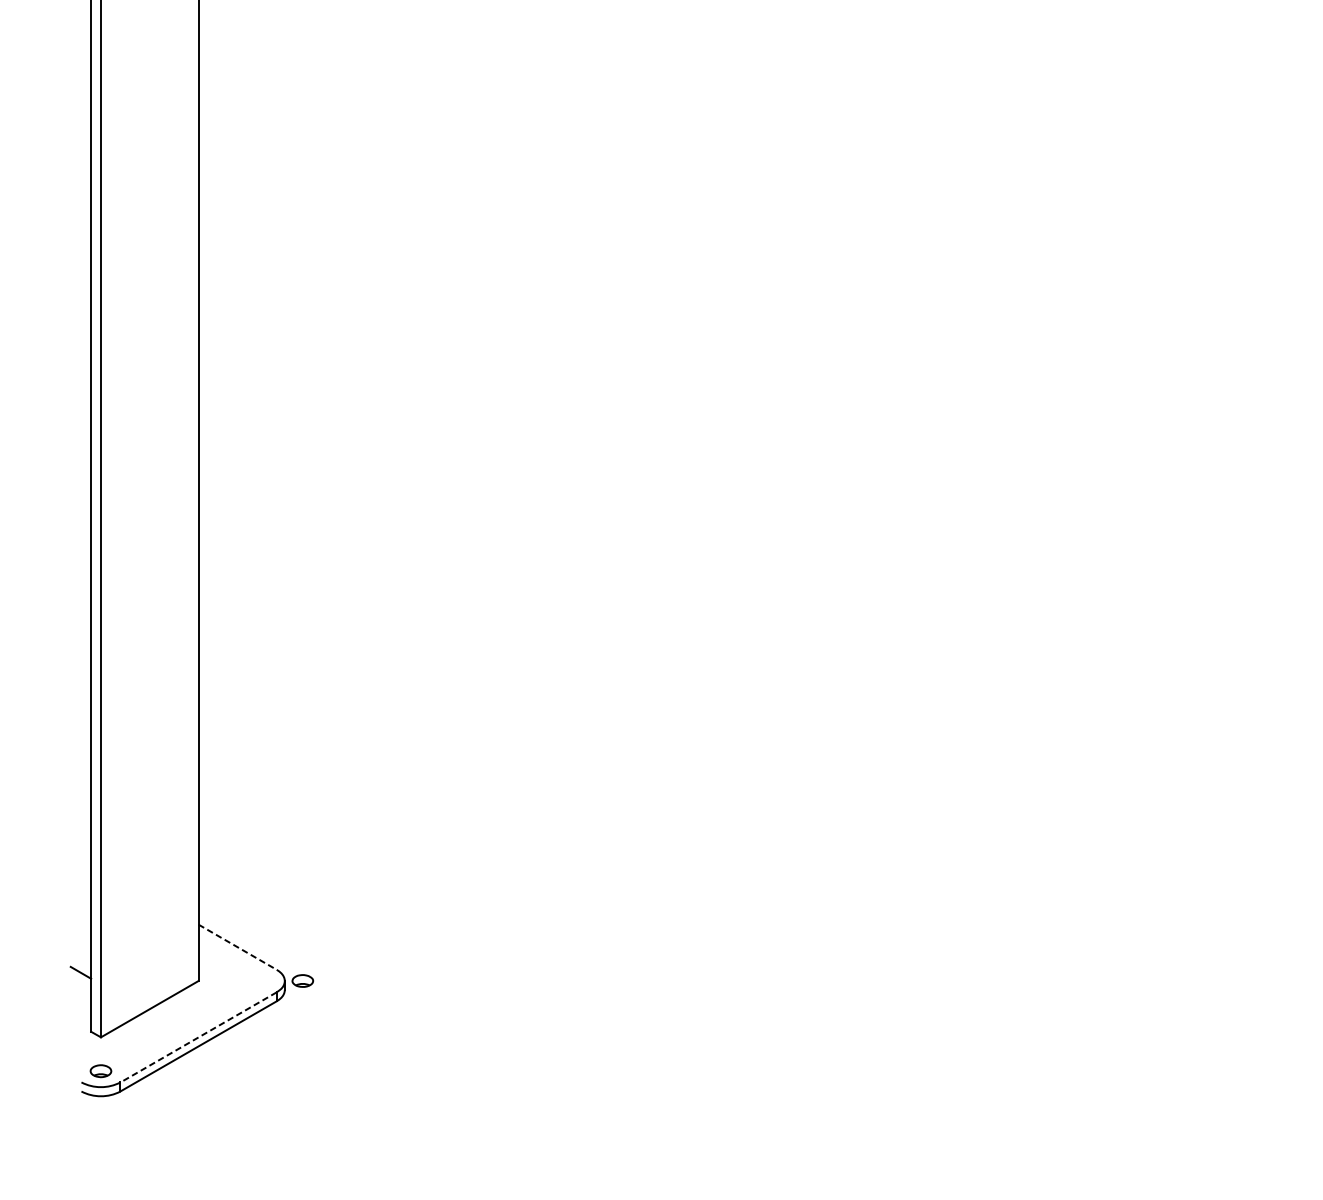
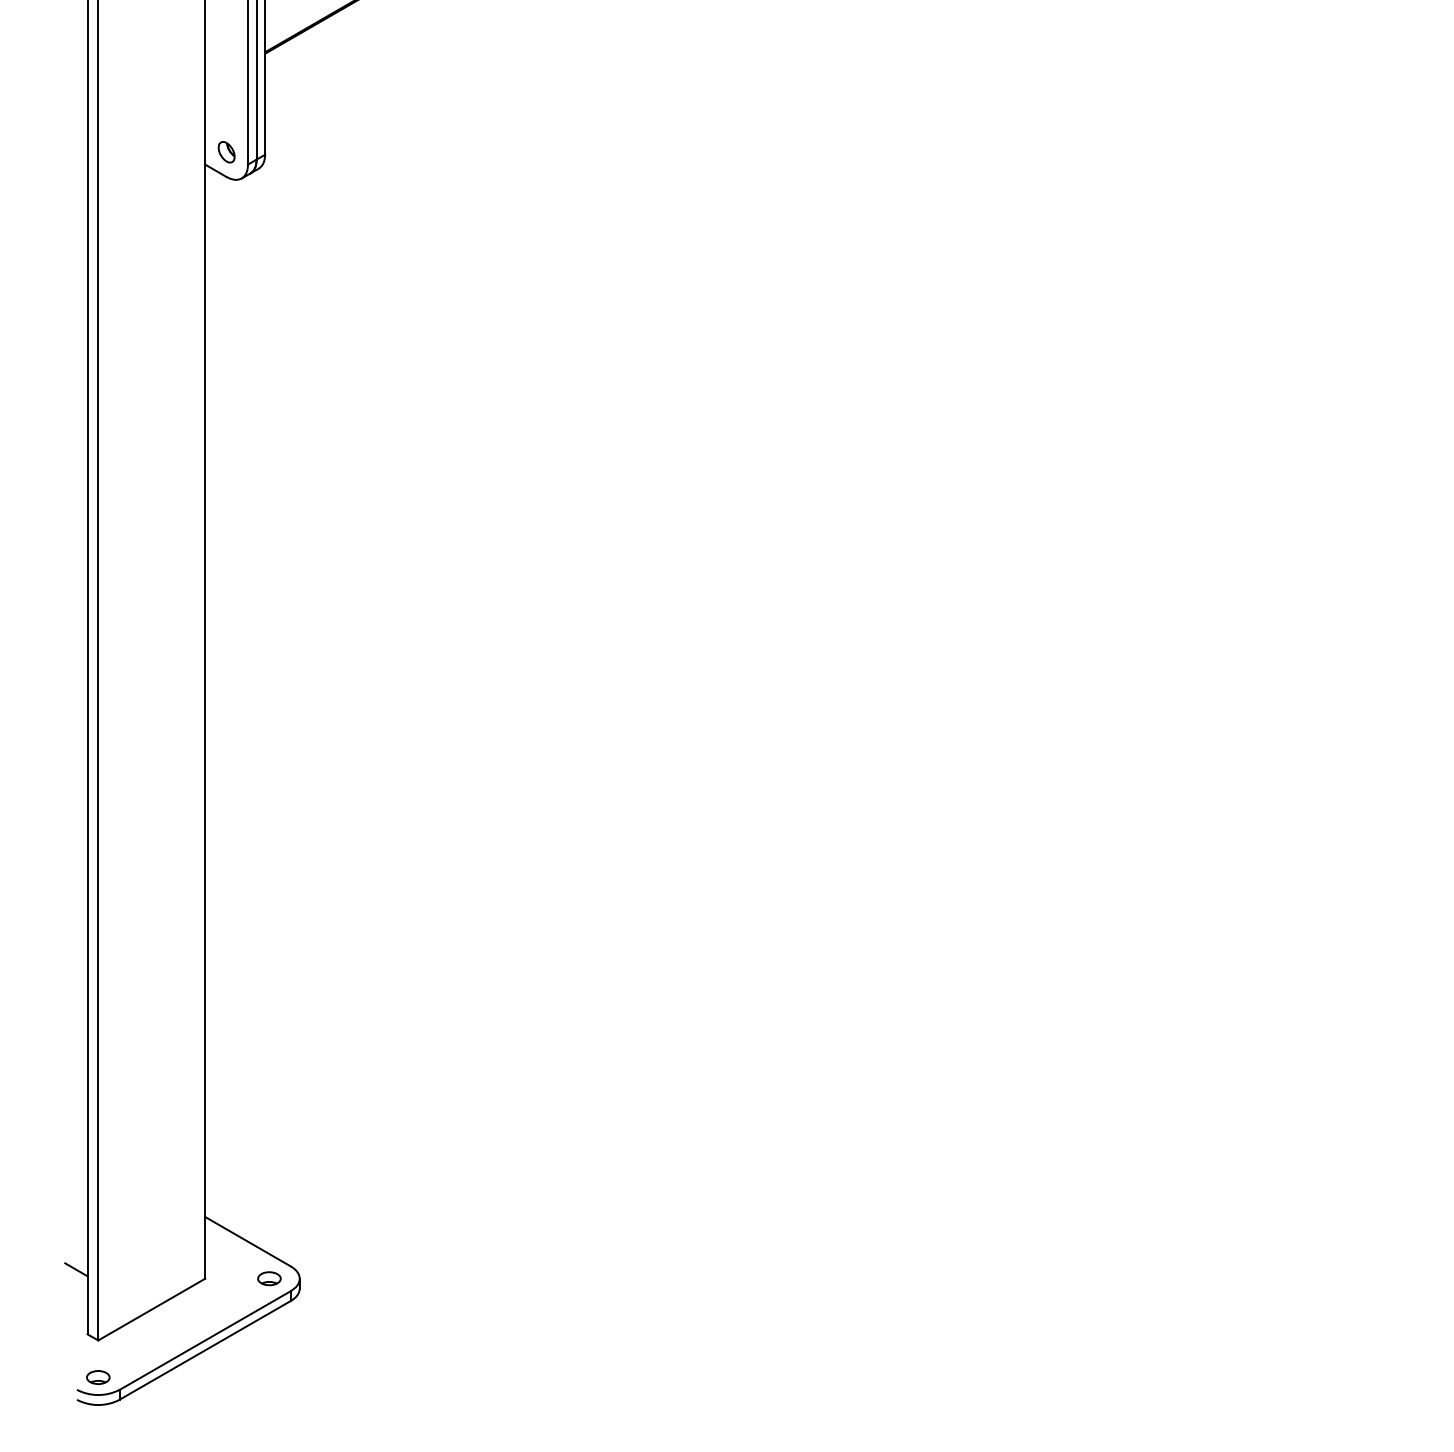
line: (238, 947) -> (248, 1241), dashed -> solid
part: (302, 980) -> (269, 1278), moved
line: (198, 1037) -> (205, 1340), dashed -> solid

